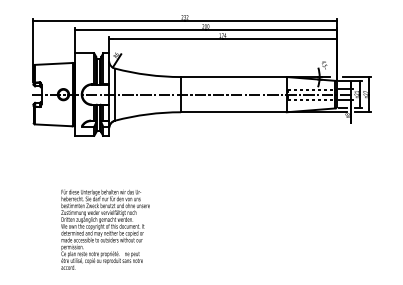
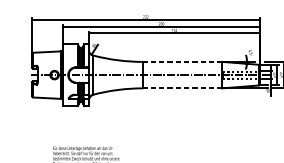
line: (233, 77) -> (182, 62), solid -> dashed
line: (233, 112) -> (182, 88), solid -> dashed

